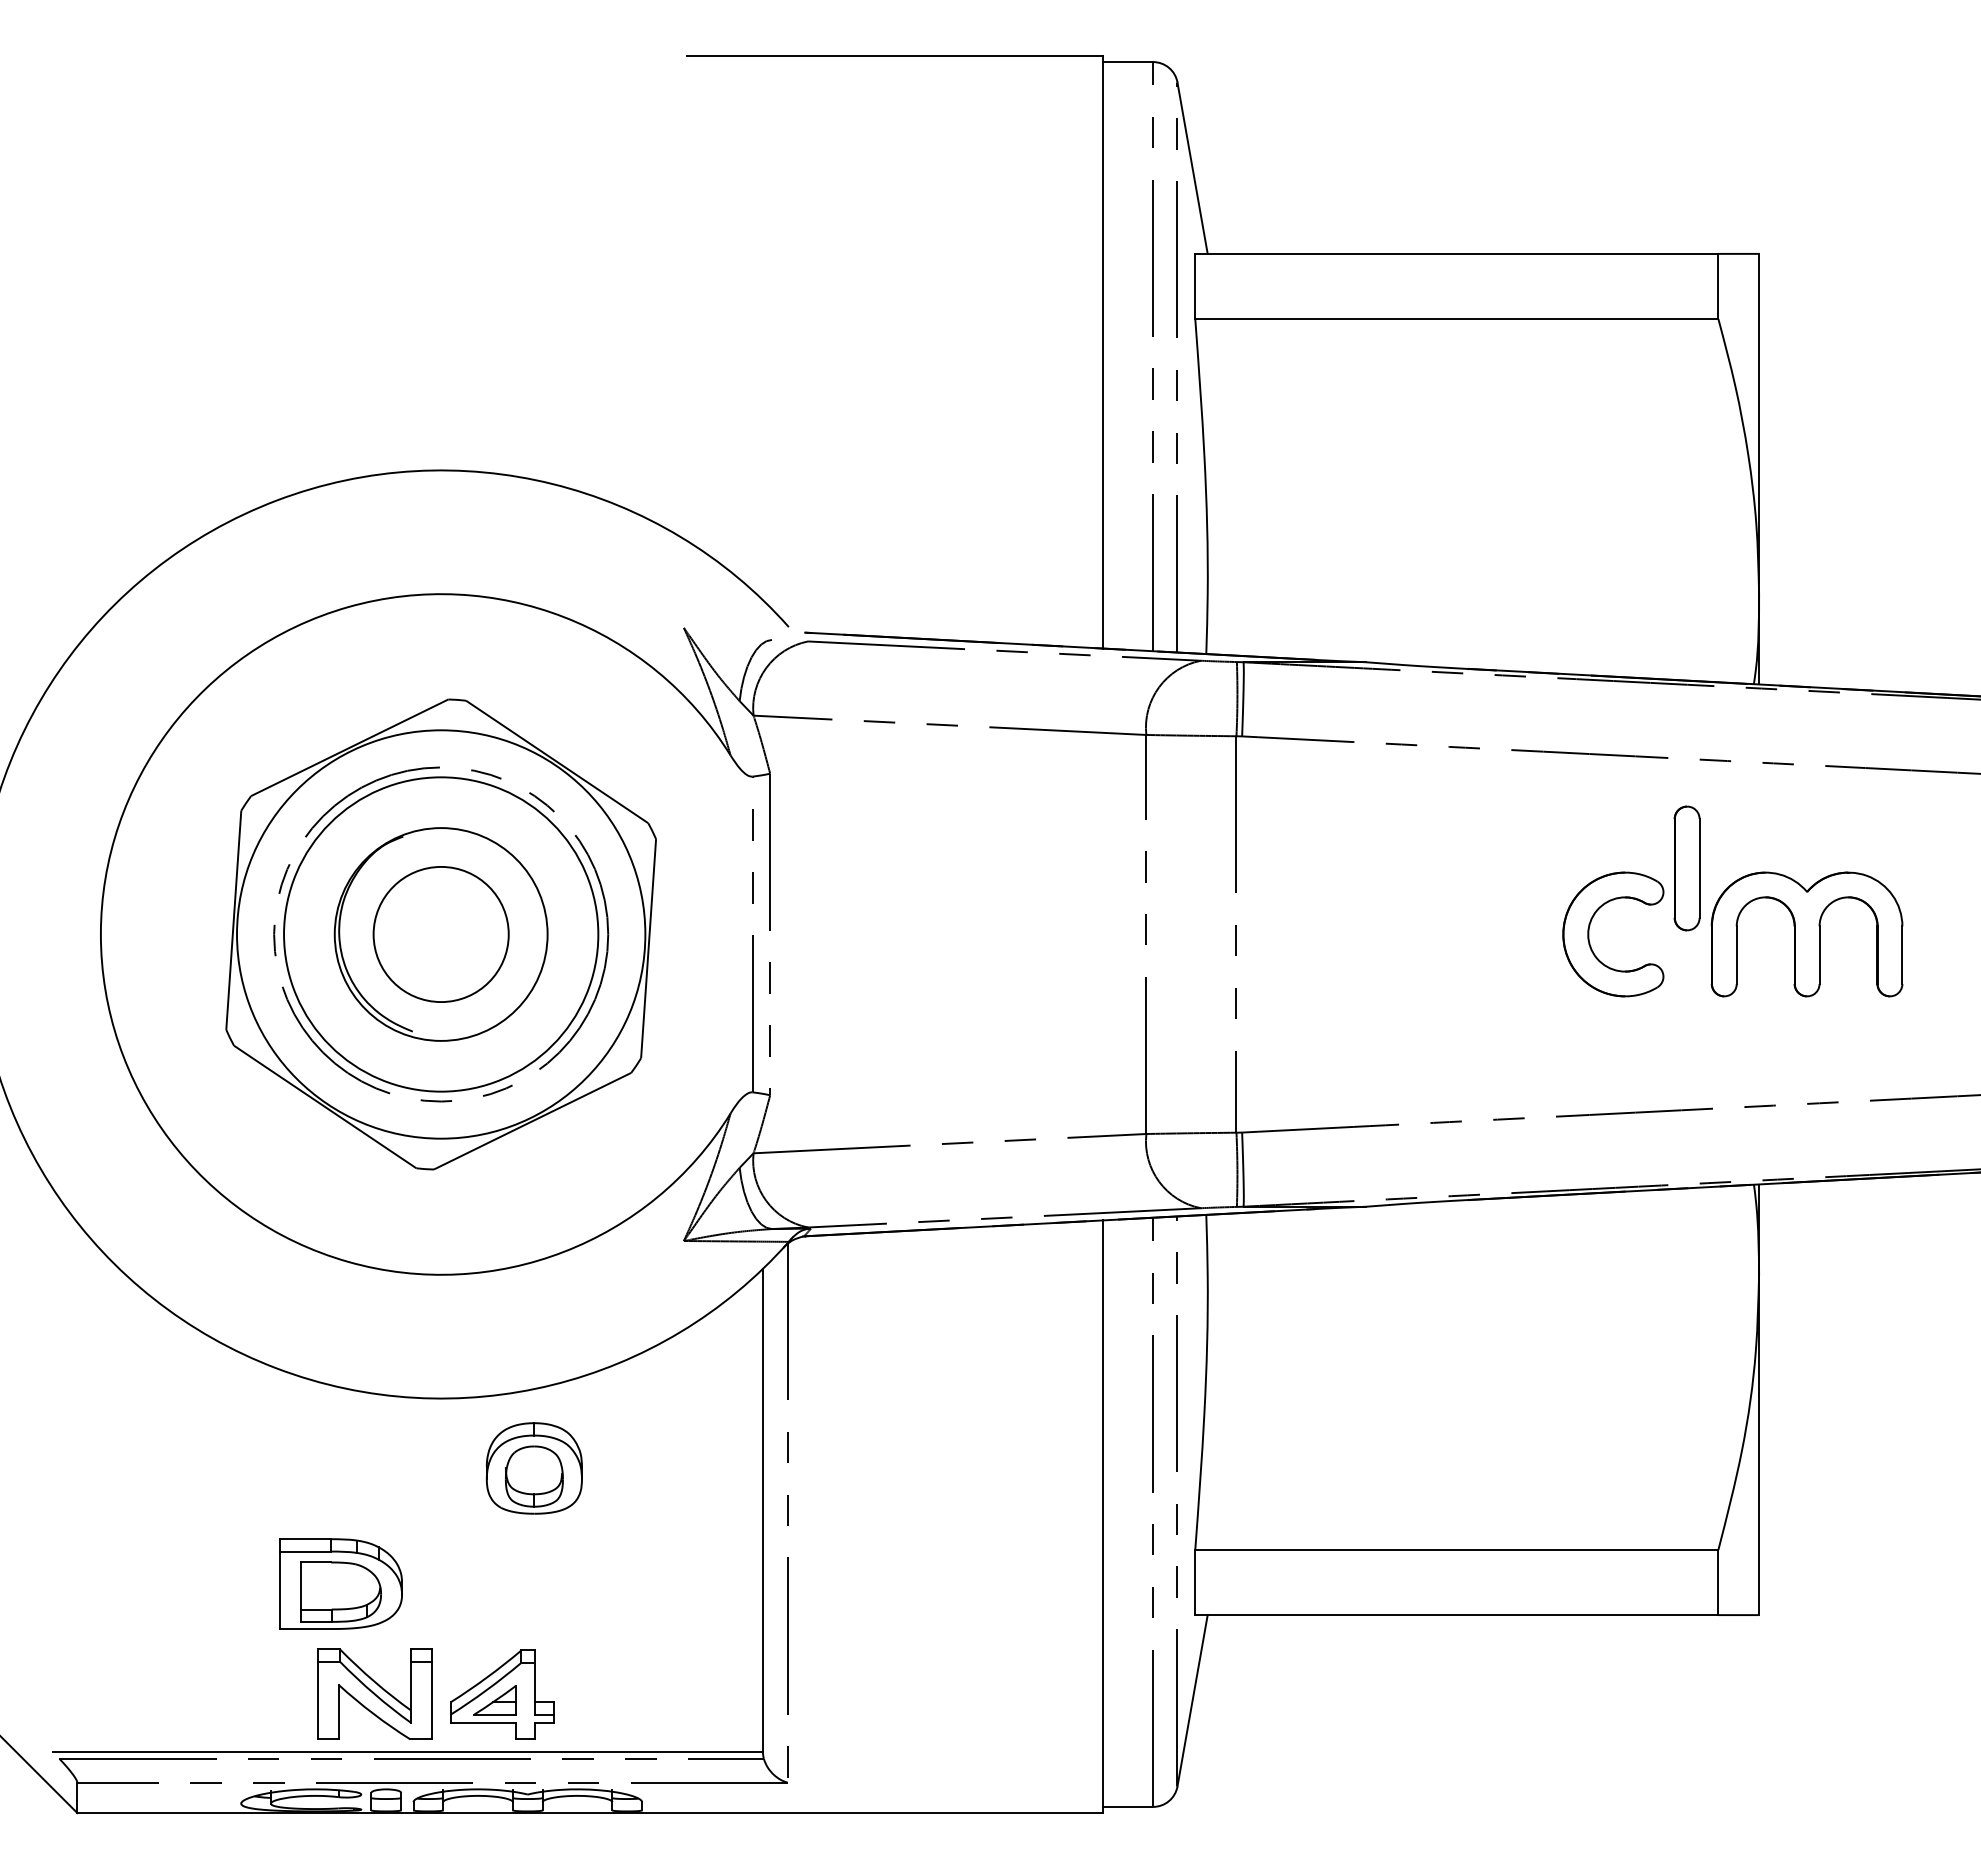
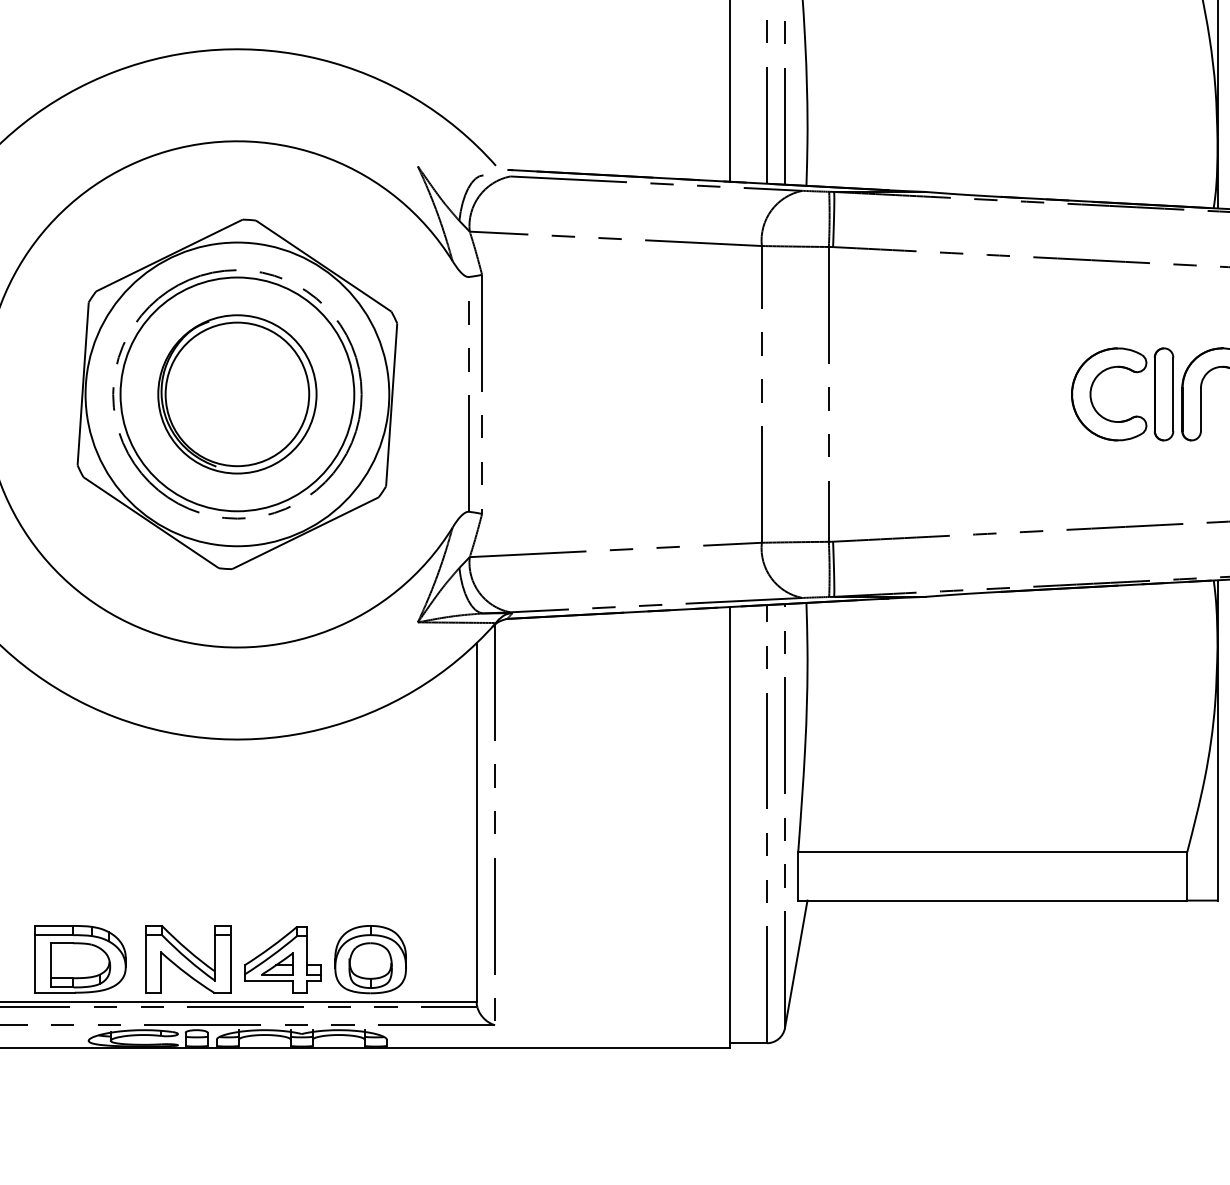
part: (1686, 868) -> (1163, 394), moved
circle: (440, 934) -> (236, 394), size x1.43
part: (533, 1468) -> (370, 959), moved
part: (340, 1583) -> (79, 958), moved

